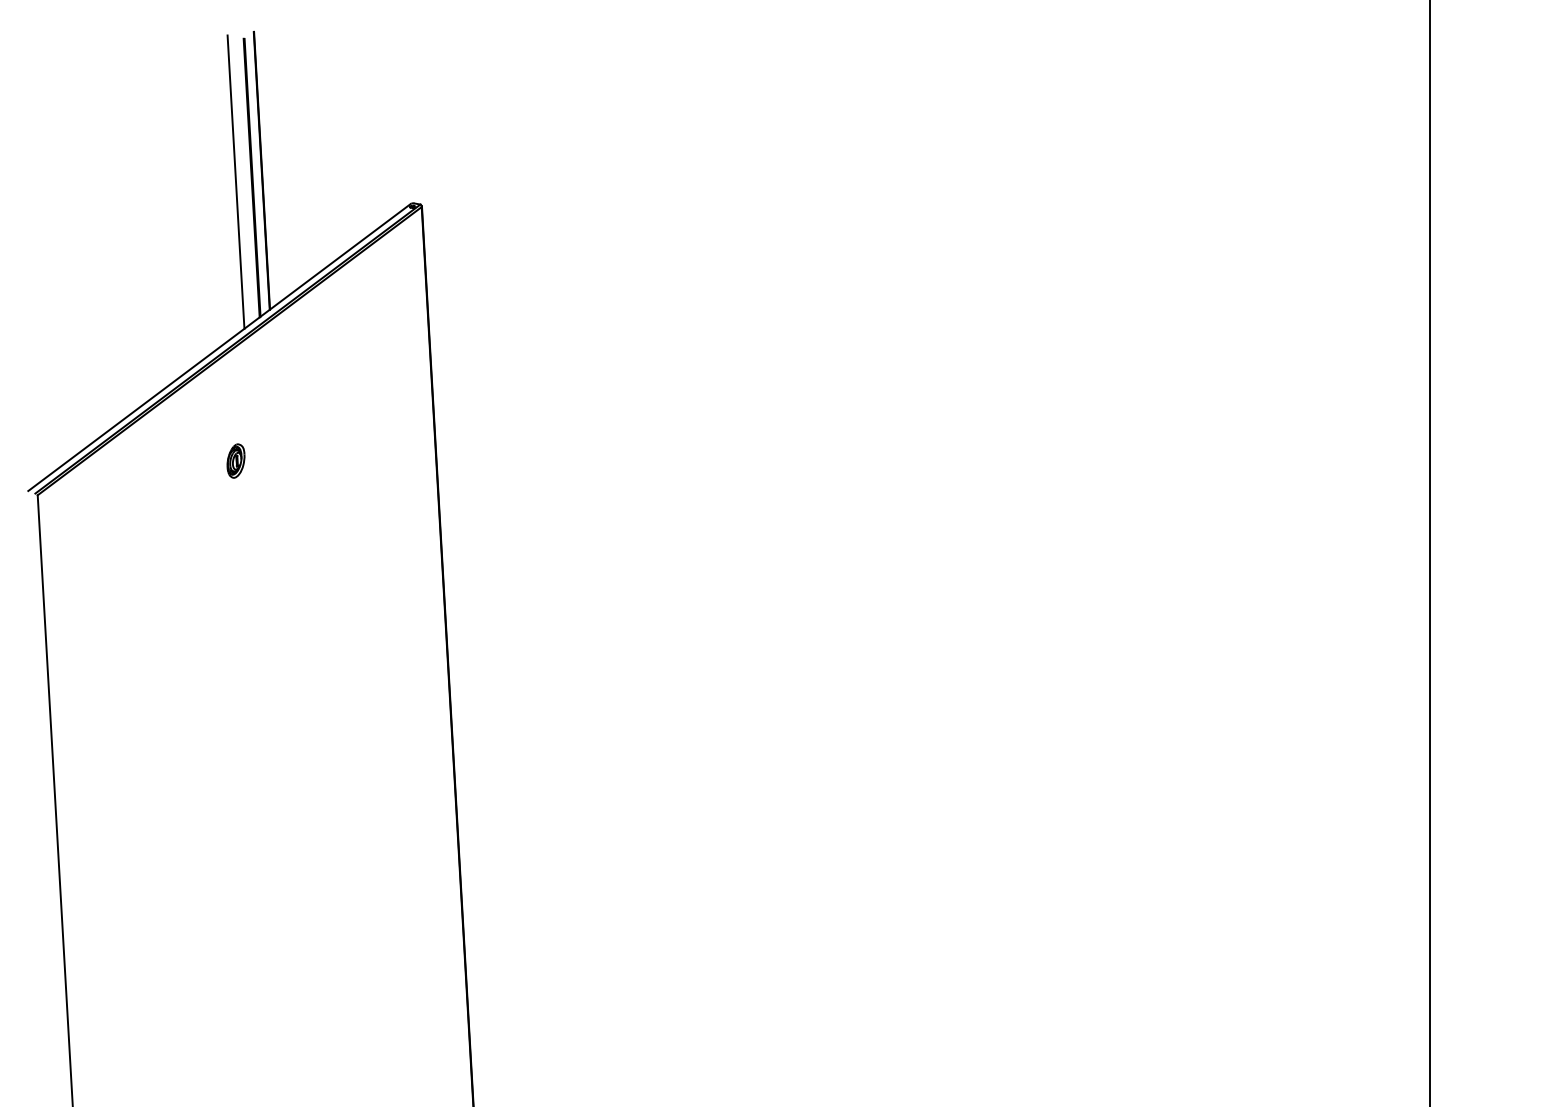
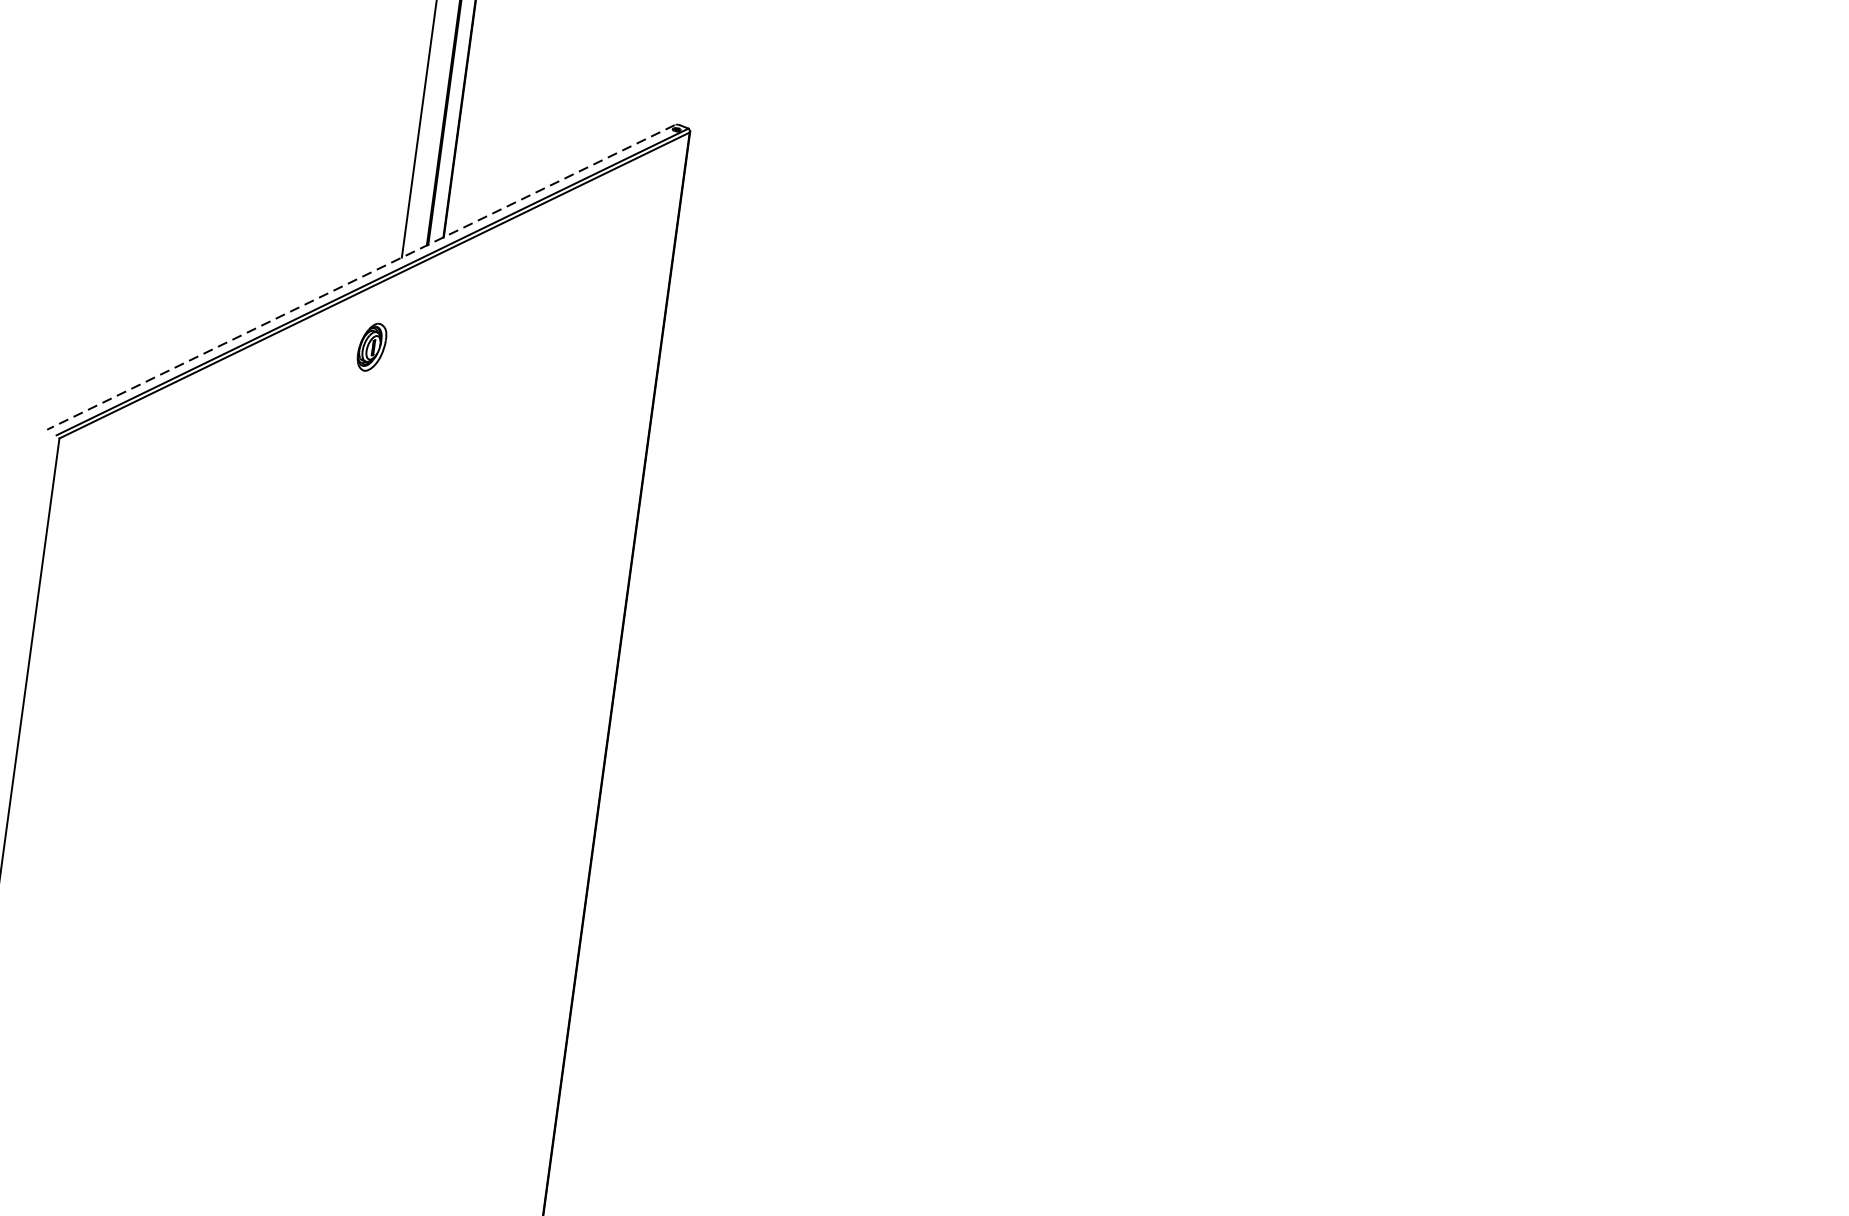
line: (219, 347) -> (360, 277), solid -> dashed
part: (235, 460) -> (371, 346), moved

